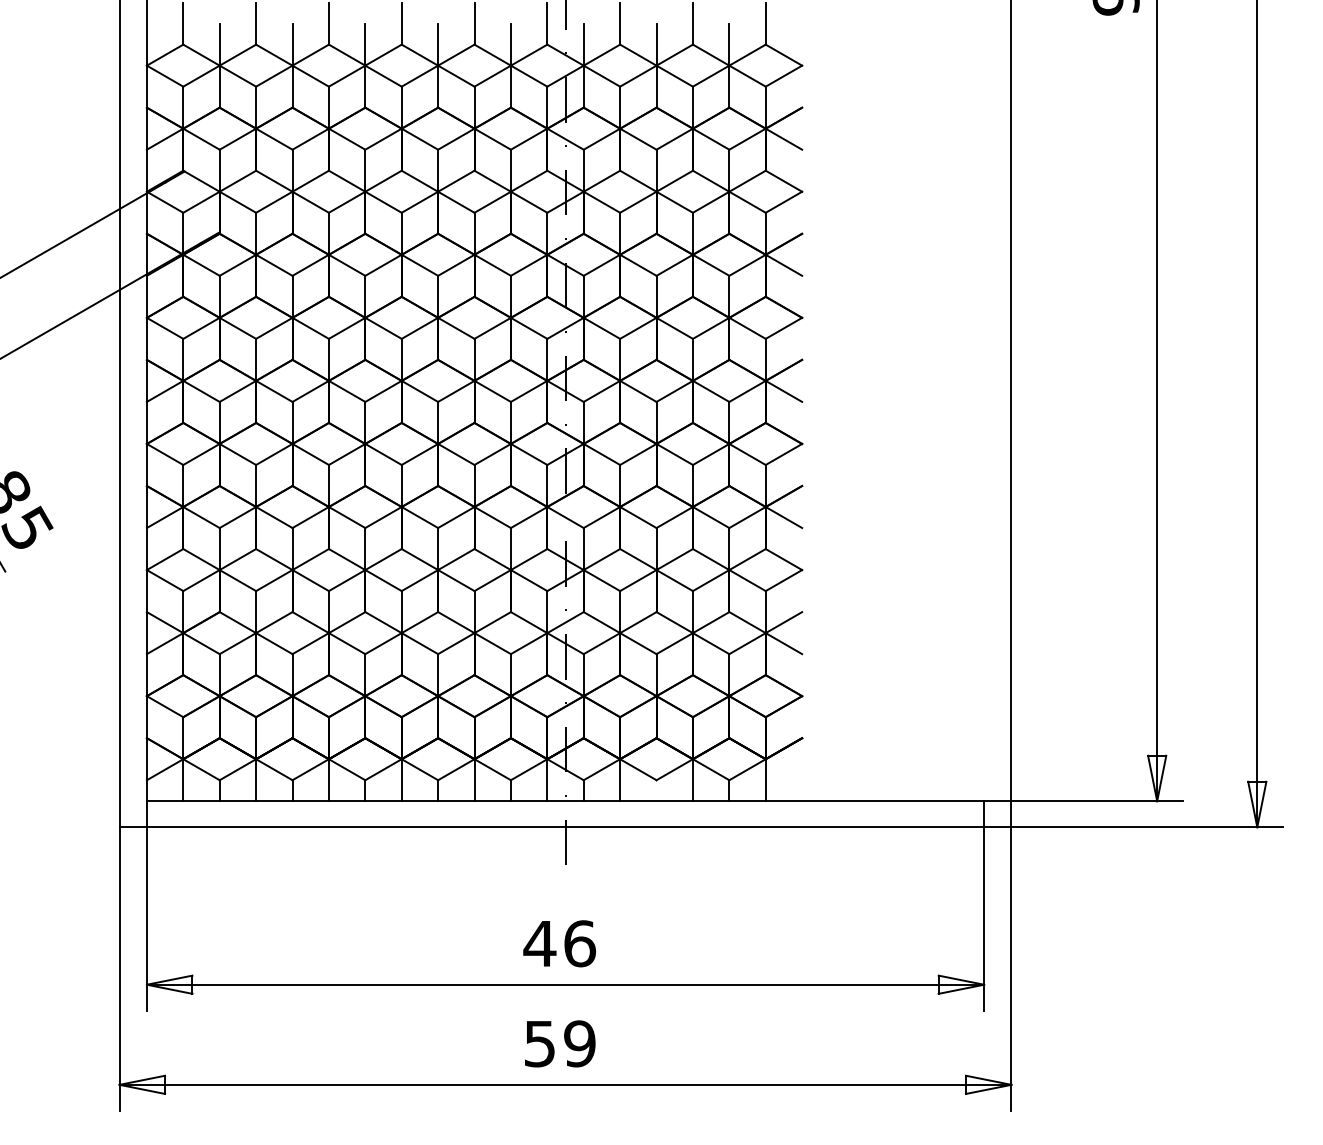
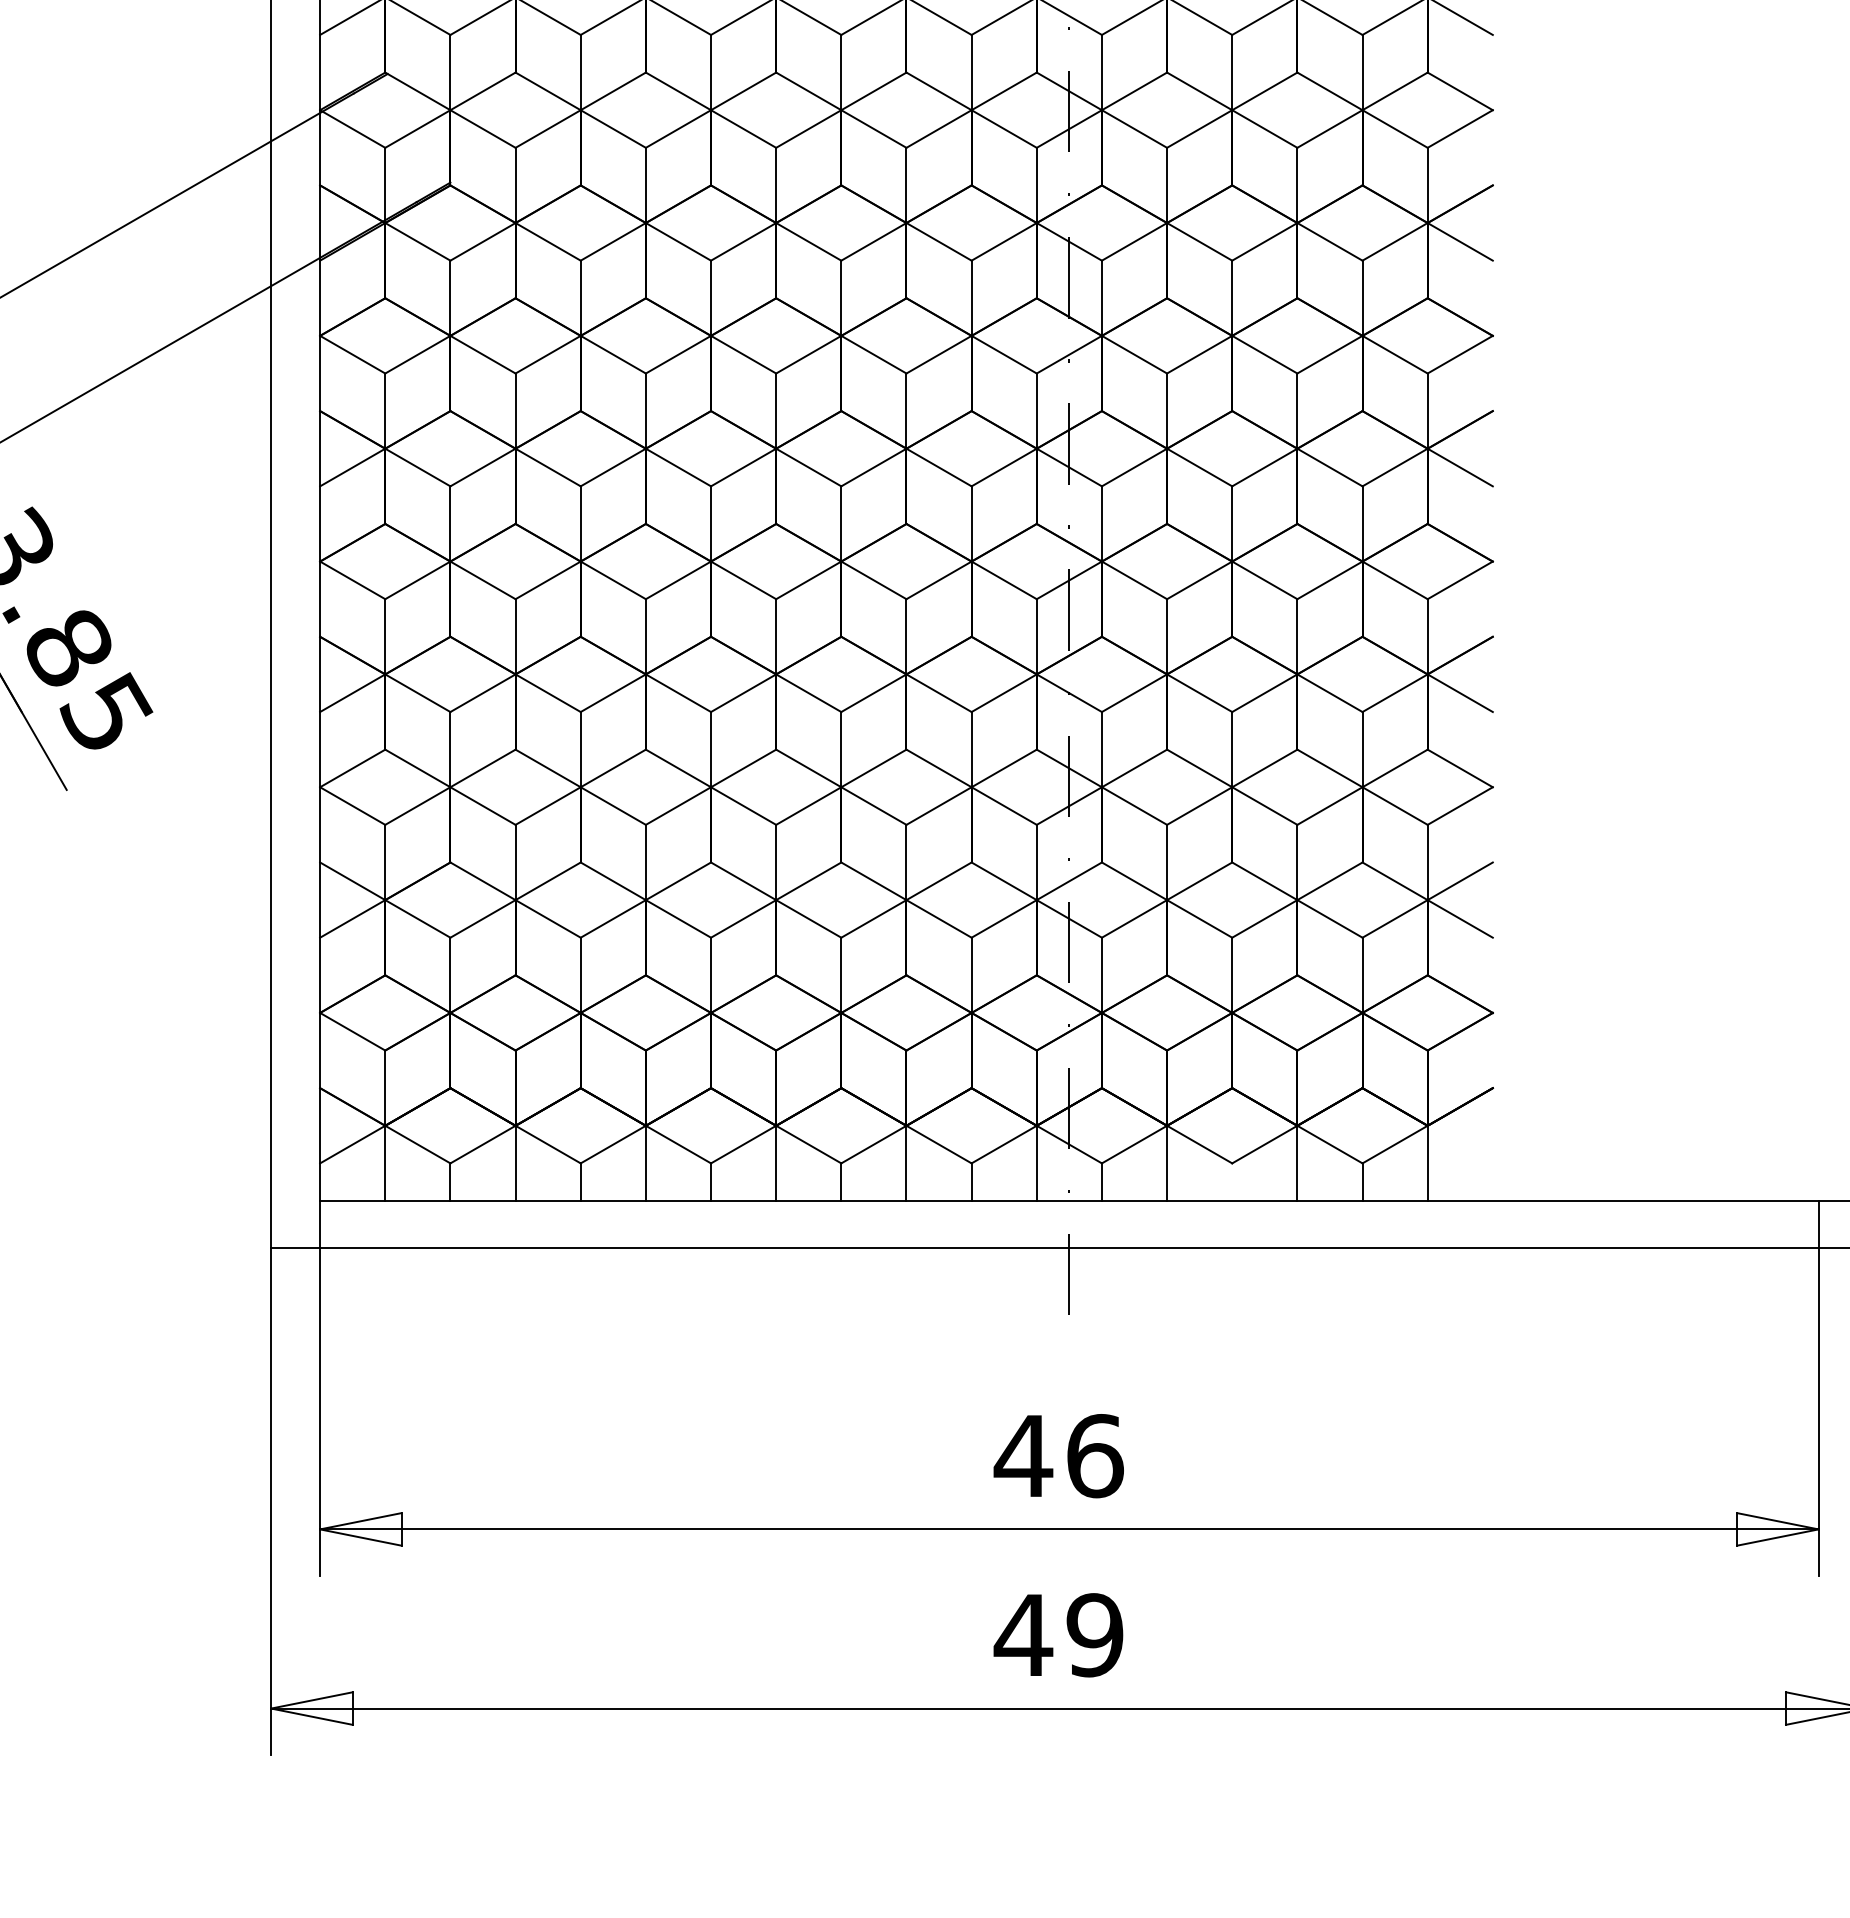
text: (539, 1044) -> (1022, 1636), 59 -> 49

